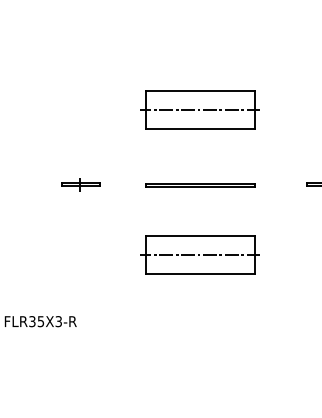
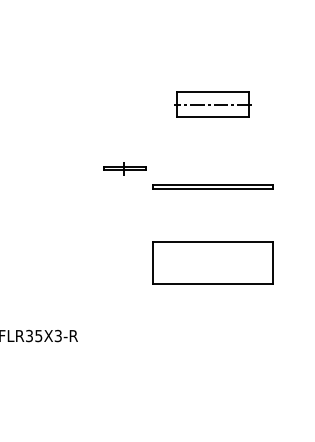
part: (199, 109) -> (212, 104), size x0.6
part: (80, 184) -> (124, 168), moved
line: (200, 255) -> (213, 263), removed

